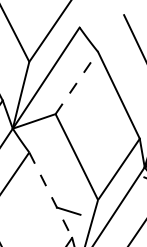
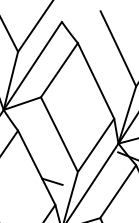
line: (76, 83) -> (59, 70), dashed -> solid
line: (50, 194) -> (36, 167), dashed -> solid

